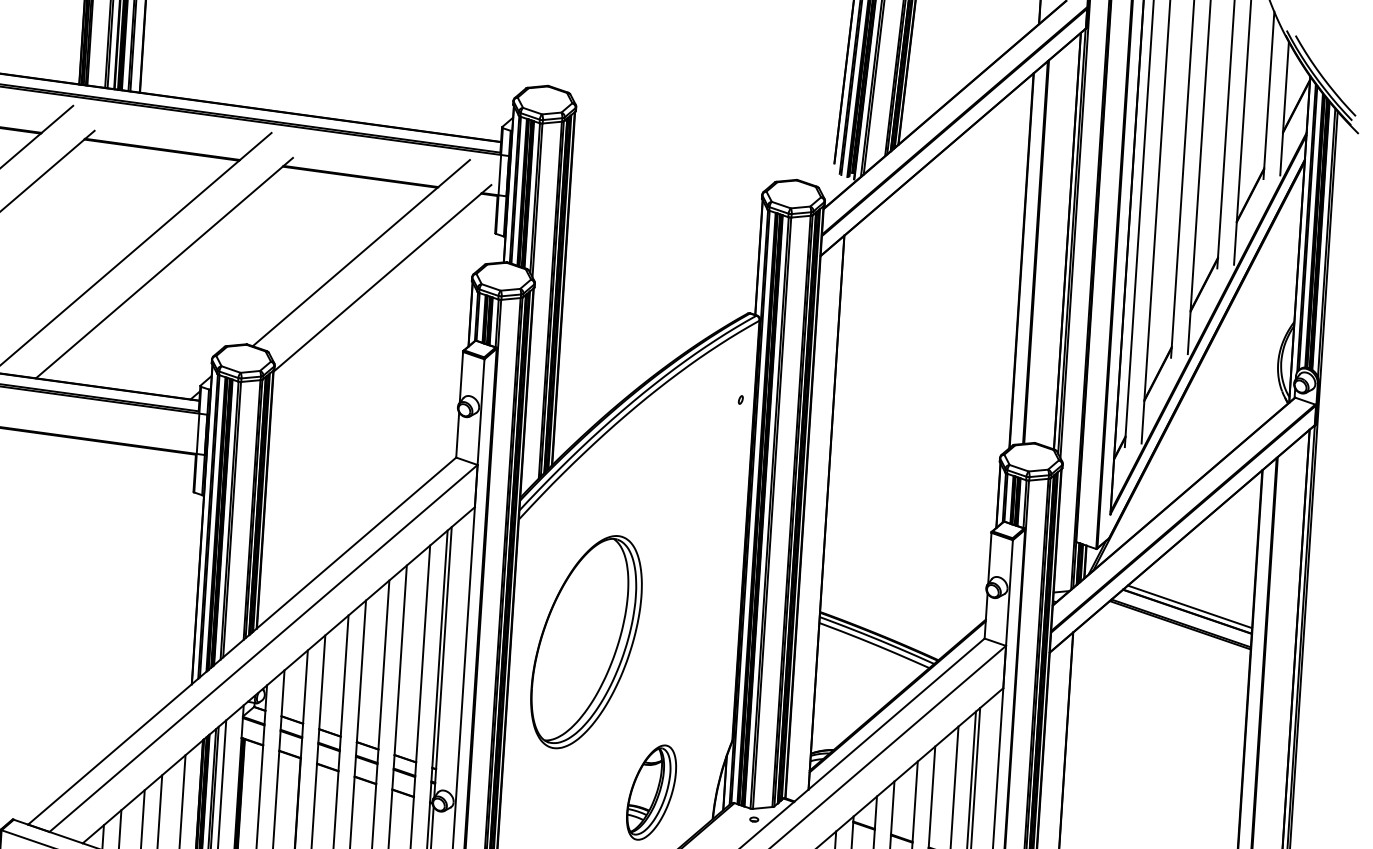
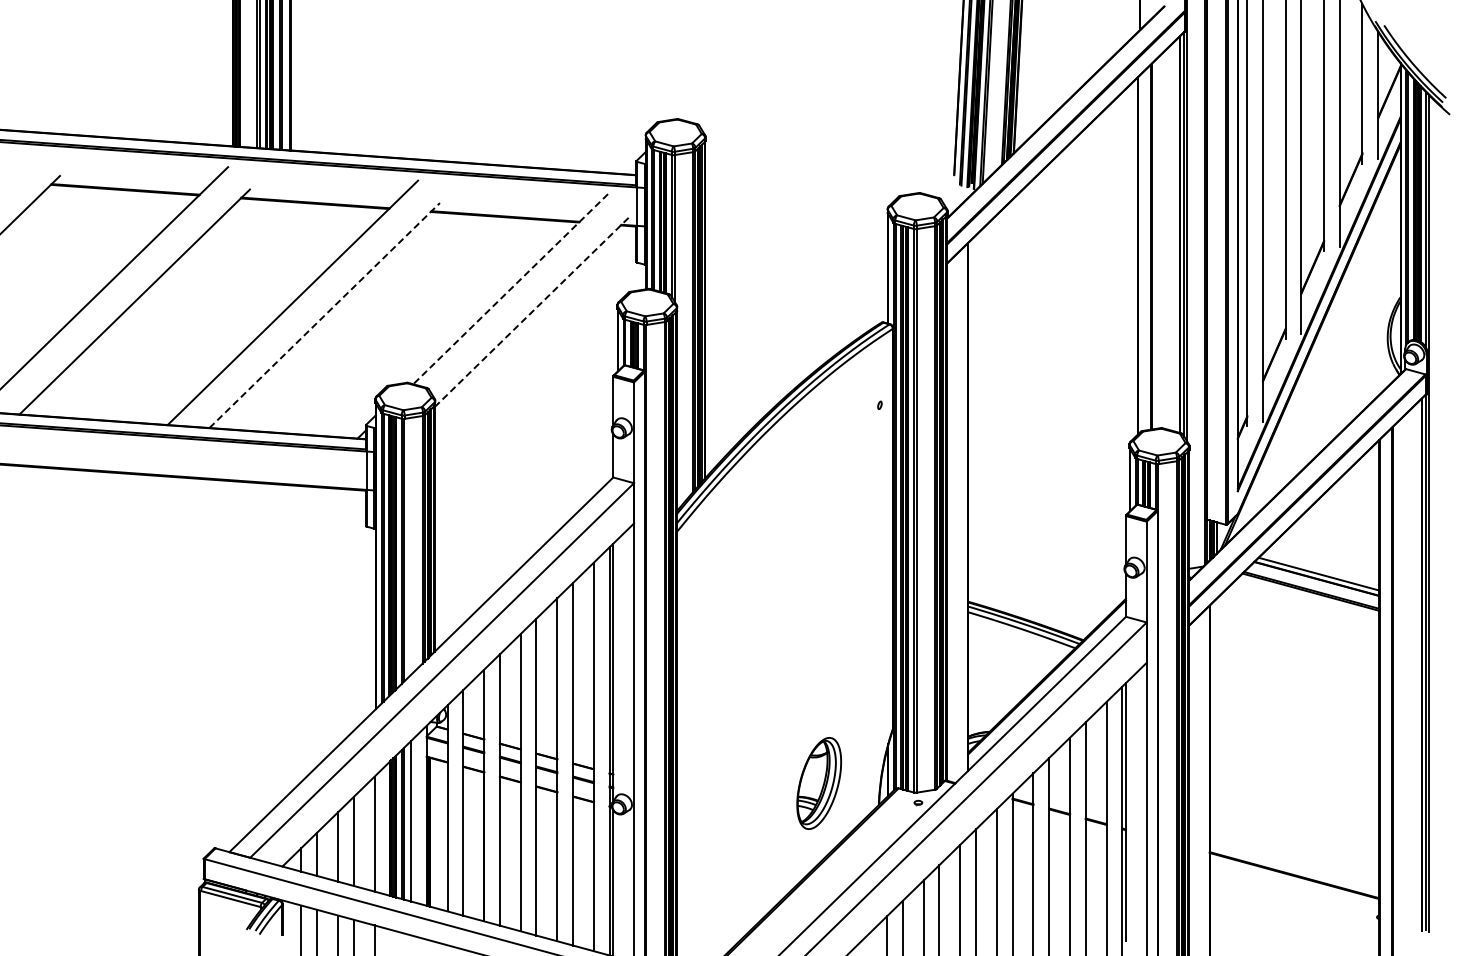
line: (361, 253) -> (510, 289), solid -> dashed
line: (165, 268) -> (325, 315), solid -> dashed
line: (382, 277) -> (532, 311), solid -> dashed
part: (586, 641) -> (748, 644), removed

